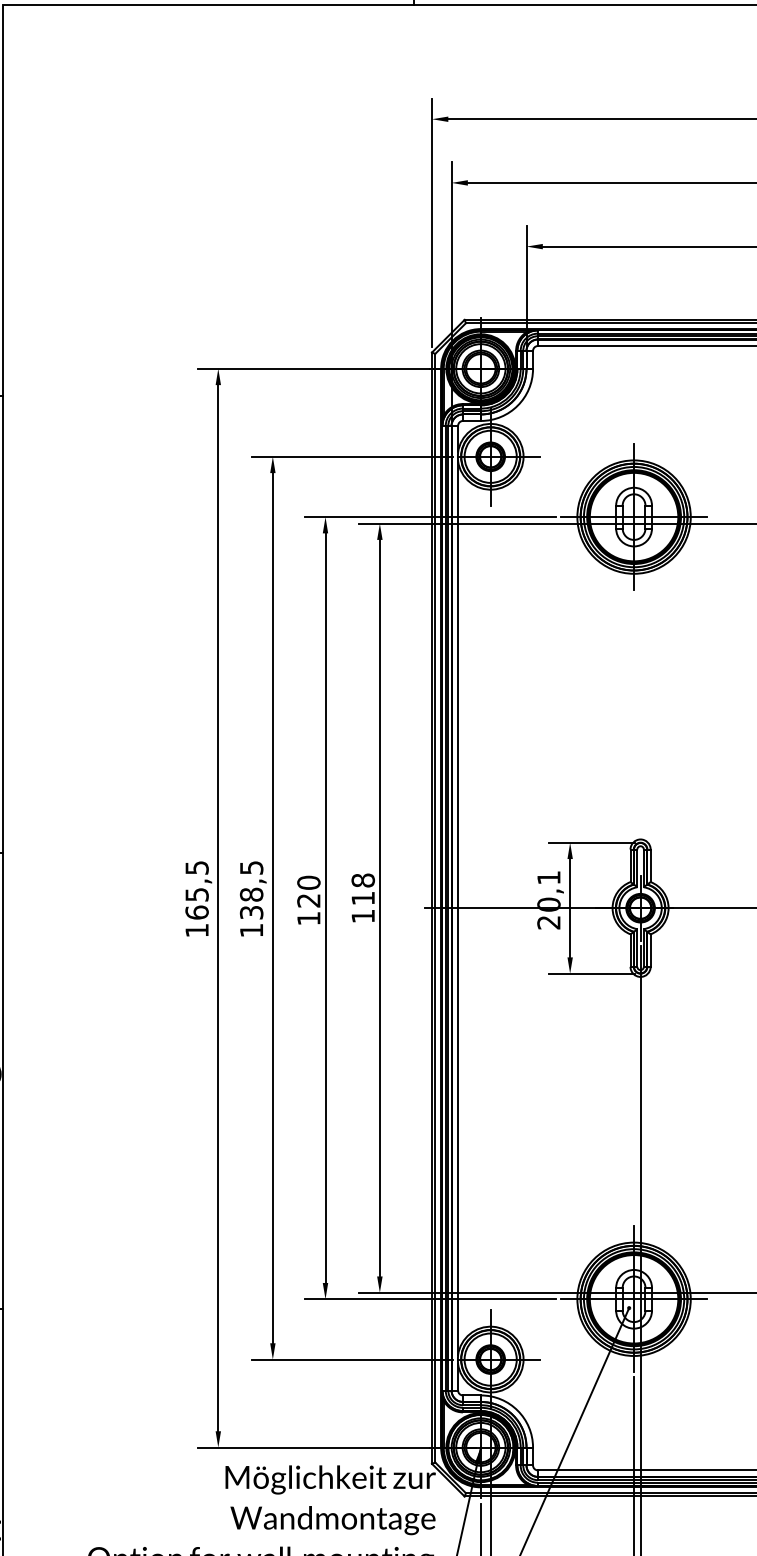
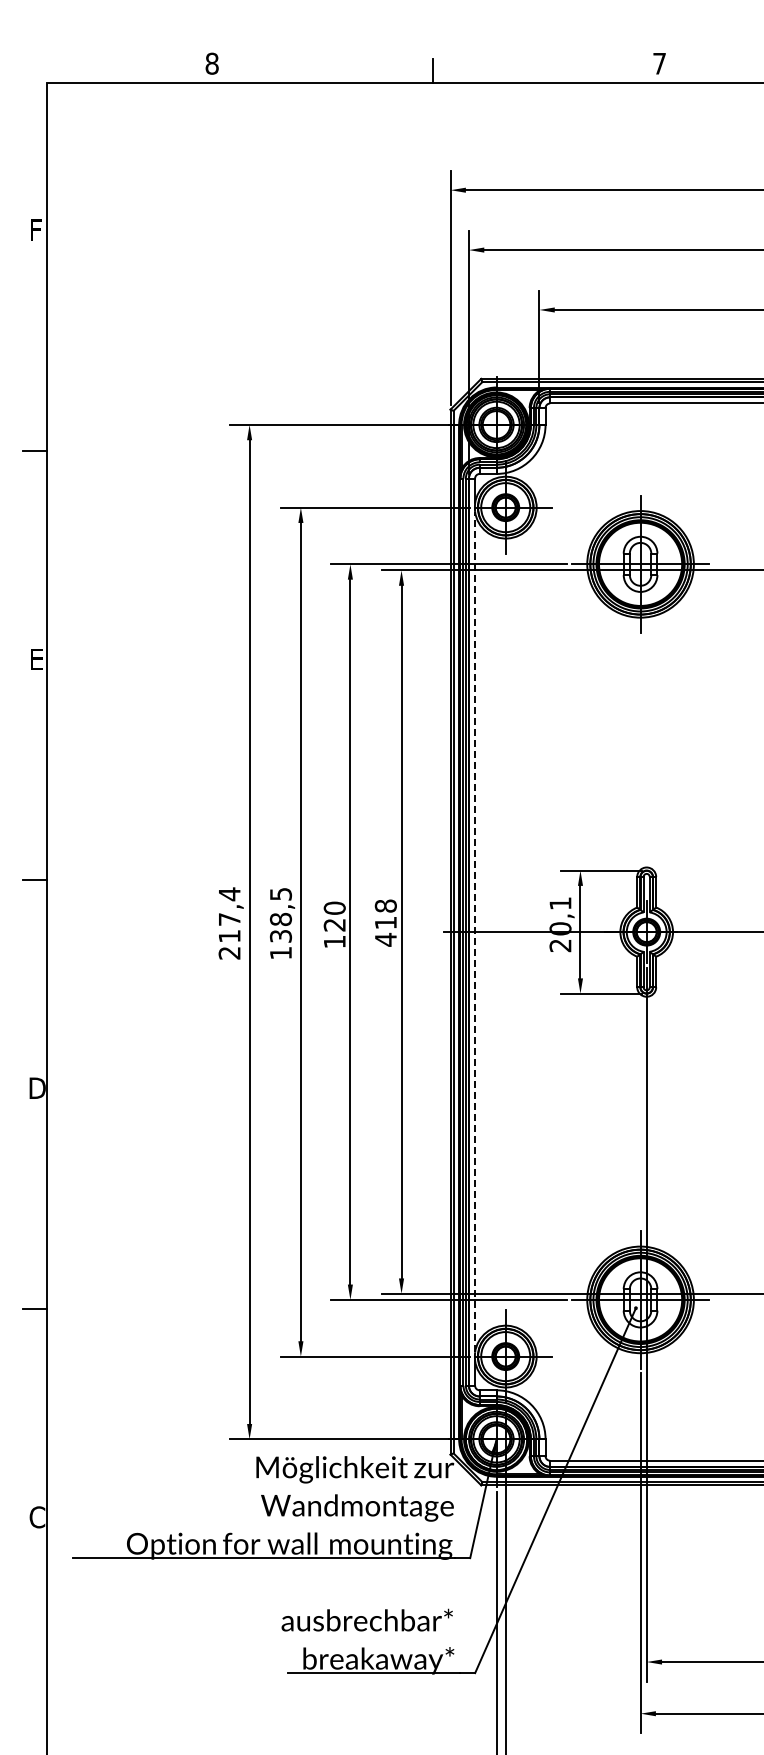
text: (196, 899) -> (229, 923), 165,5 -> 217,4
line: (458, 907) -> (475, 931), solid -> dashed
text: (362, 916) -> (385, 939), 118 -> 418

